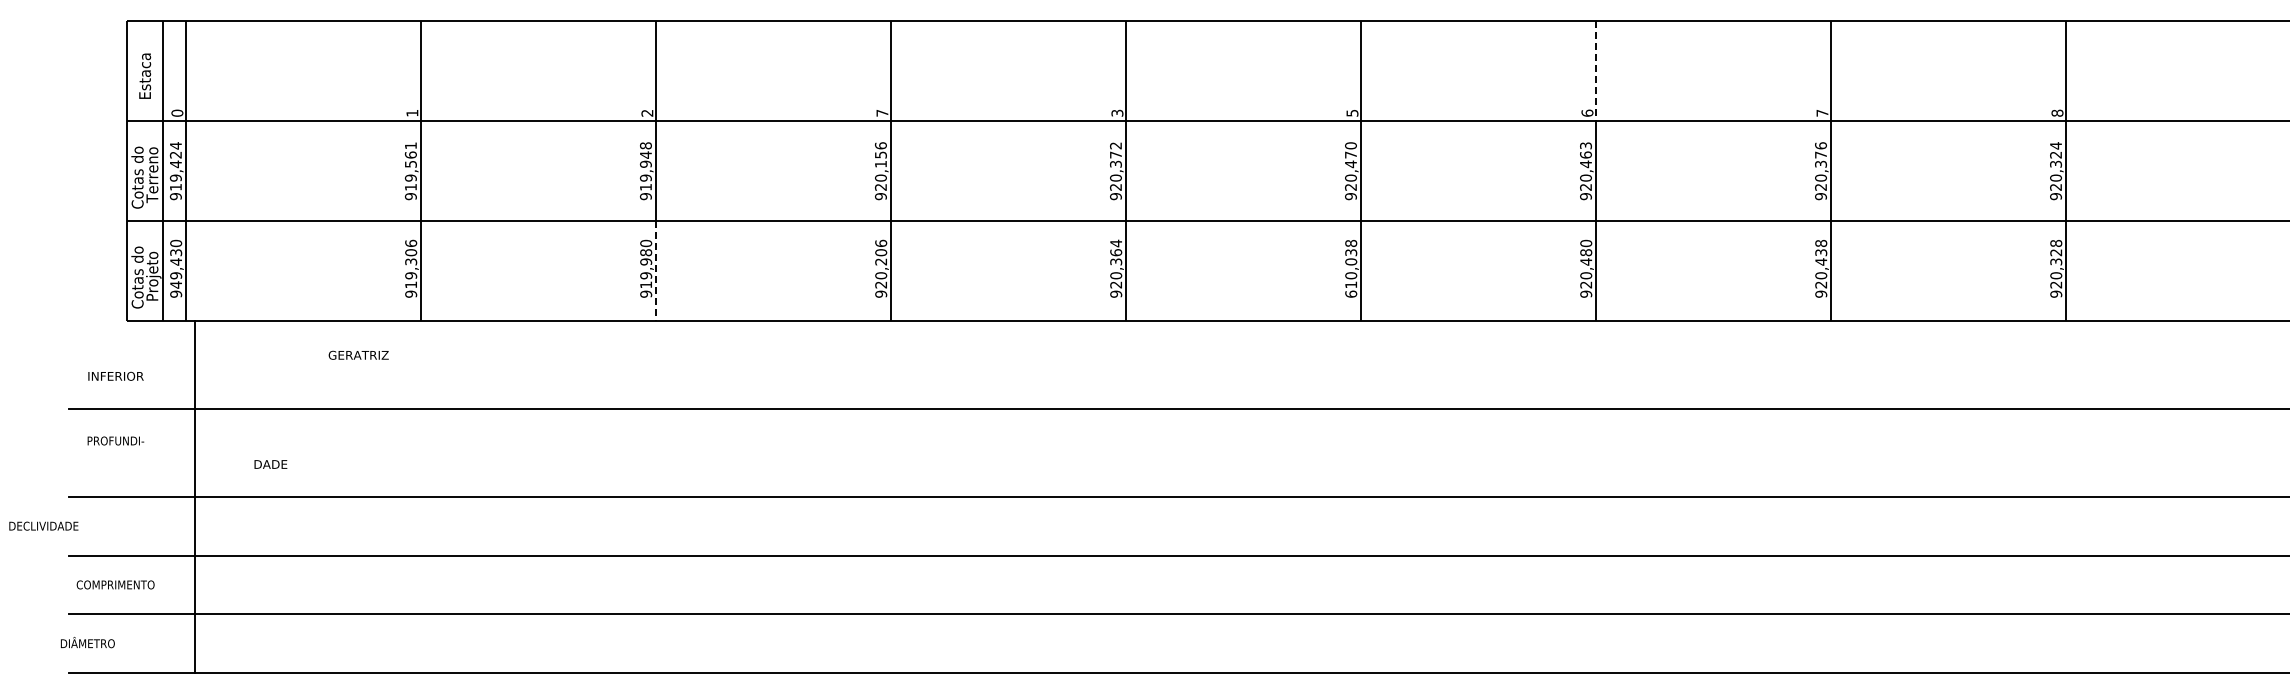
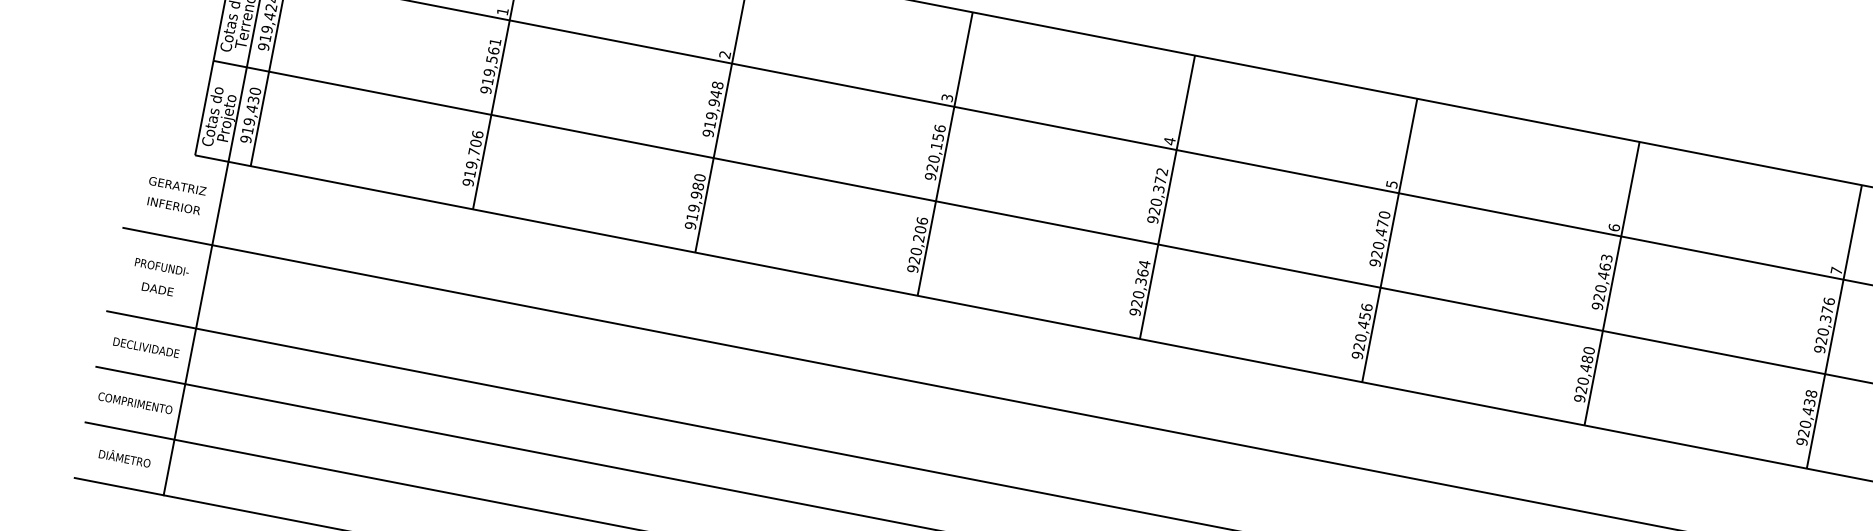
line: (1596, 70) -> (1630, 188), dashed -> solid
text: (882, 112) -> (947, 97), 7 -> 3
text: (1117, 113) -> (1169, 141), 3 -> 4
text: (411, 261) -> (474, 151), 919,306 -> 919,706
text: (1351, 268) -> (1362, 331), 610,038 -> 920,456
line: (656, 270) -> (704, 205), dashed -> solid
text: (175, 284) -> (247, 130), 949,430 -> 919,430
text: (358, 354) -> (177, 185), moved
text: (270, 464) -> (157, 289), moved
line: (194, 496) -> (195, 328), moved
text: (43, 525) -> (146, 347), moved
text: (87, 642) -> (124, 457), moved

